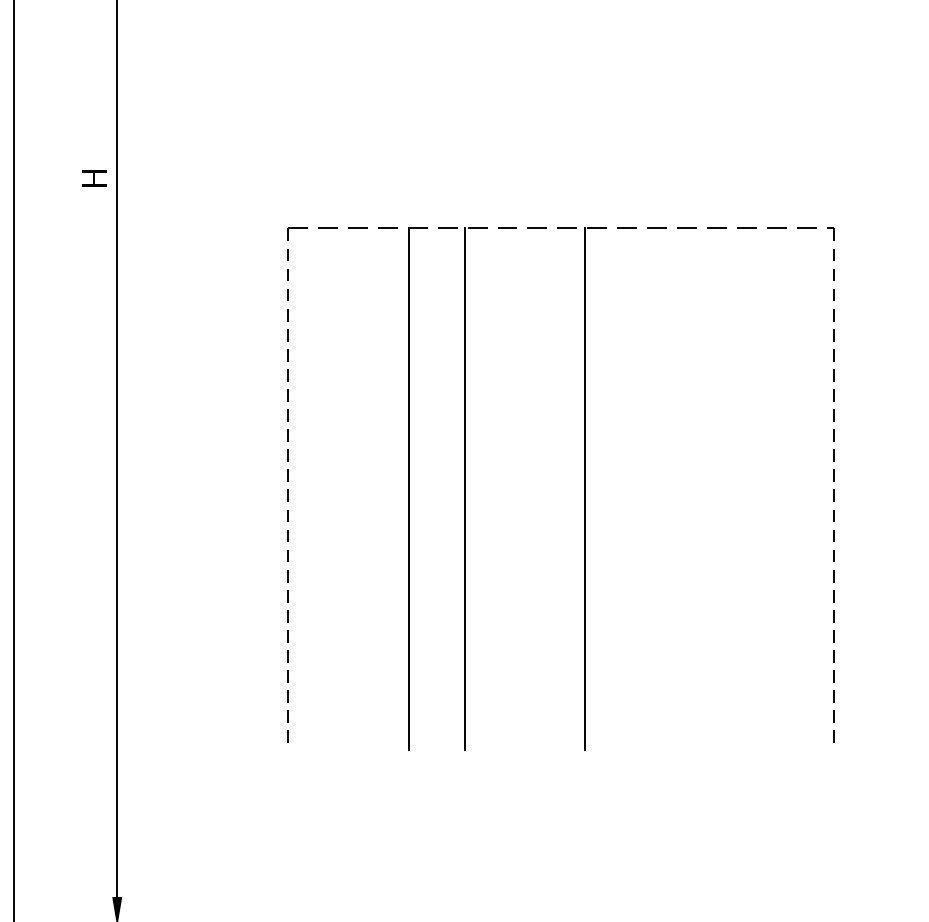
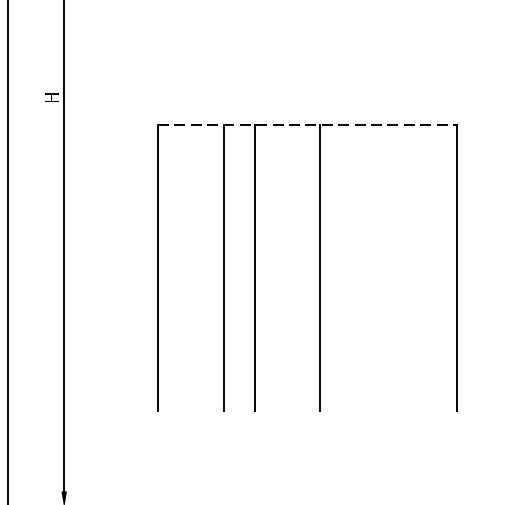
line: (287, 488) -> (157, 267), dashed -> solid
line: (834, 488) -> (457, 267), dashed -> solid

